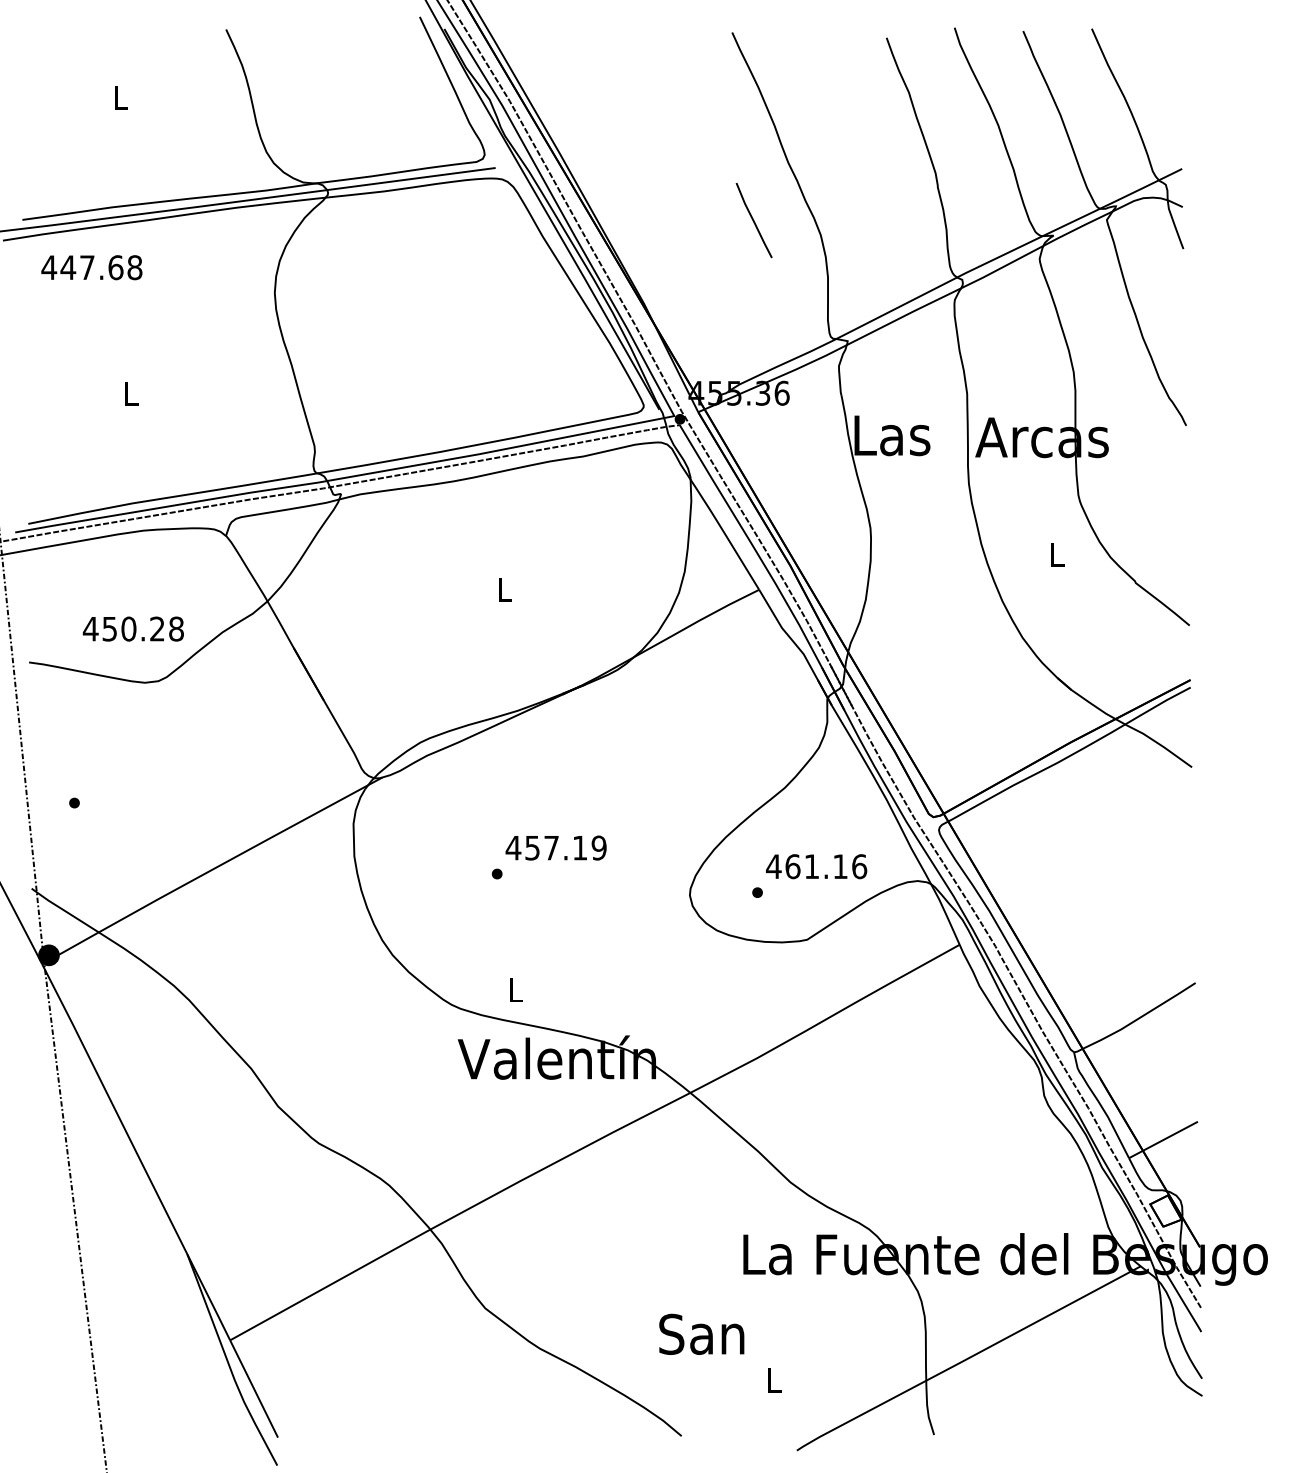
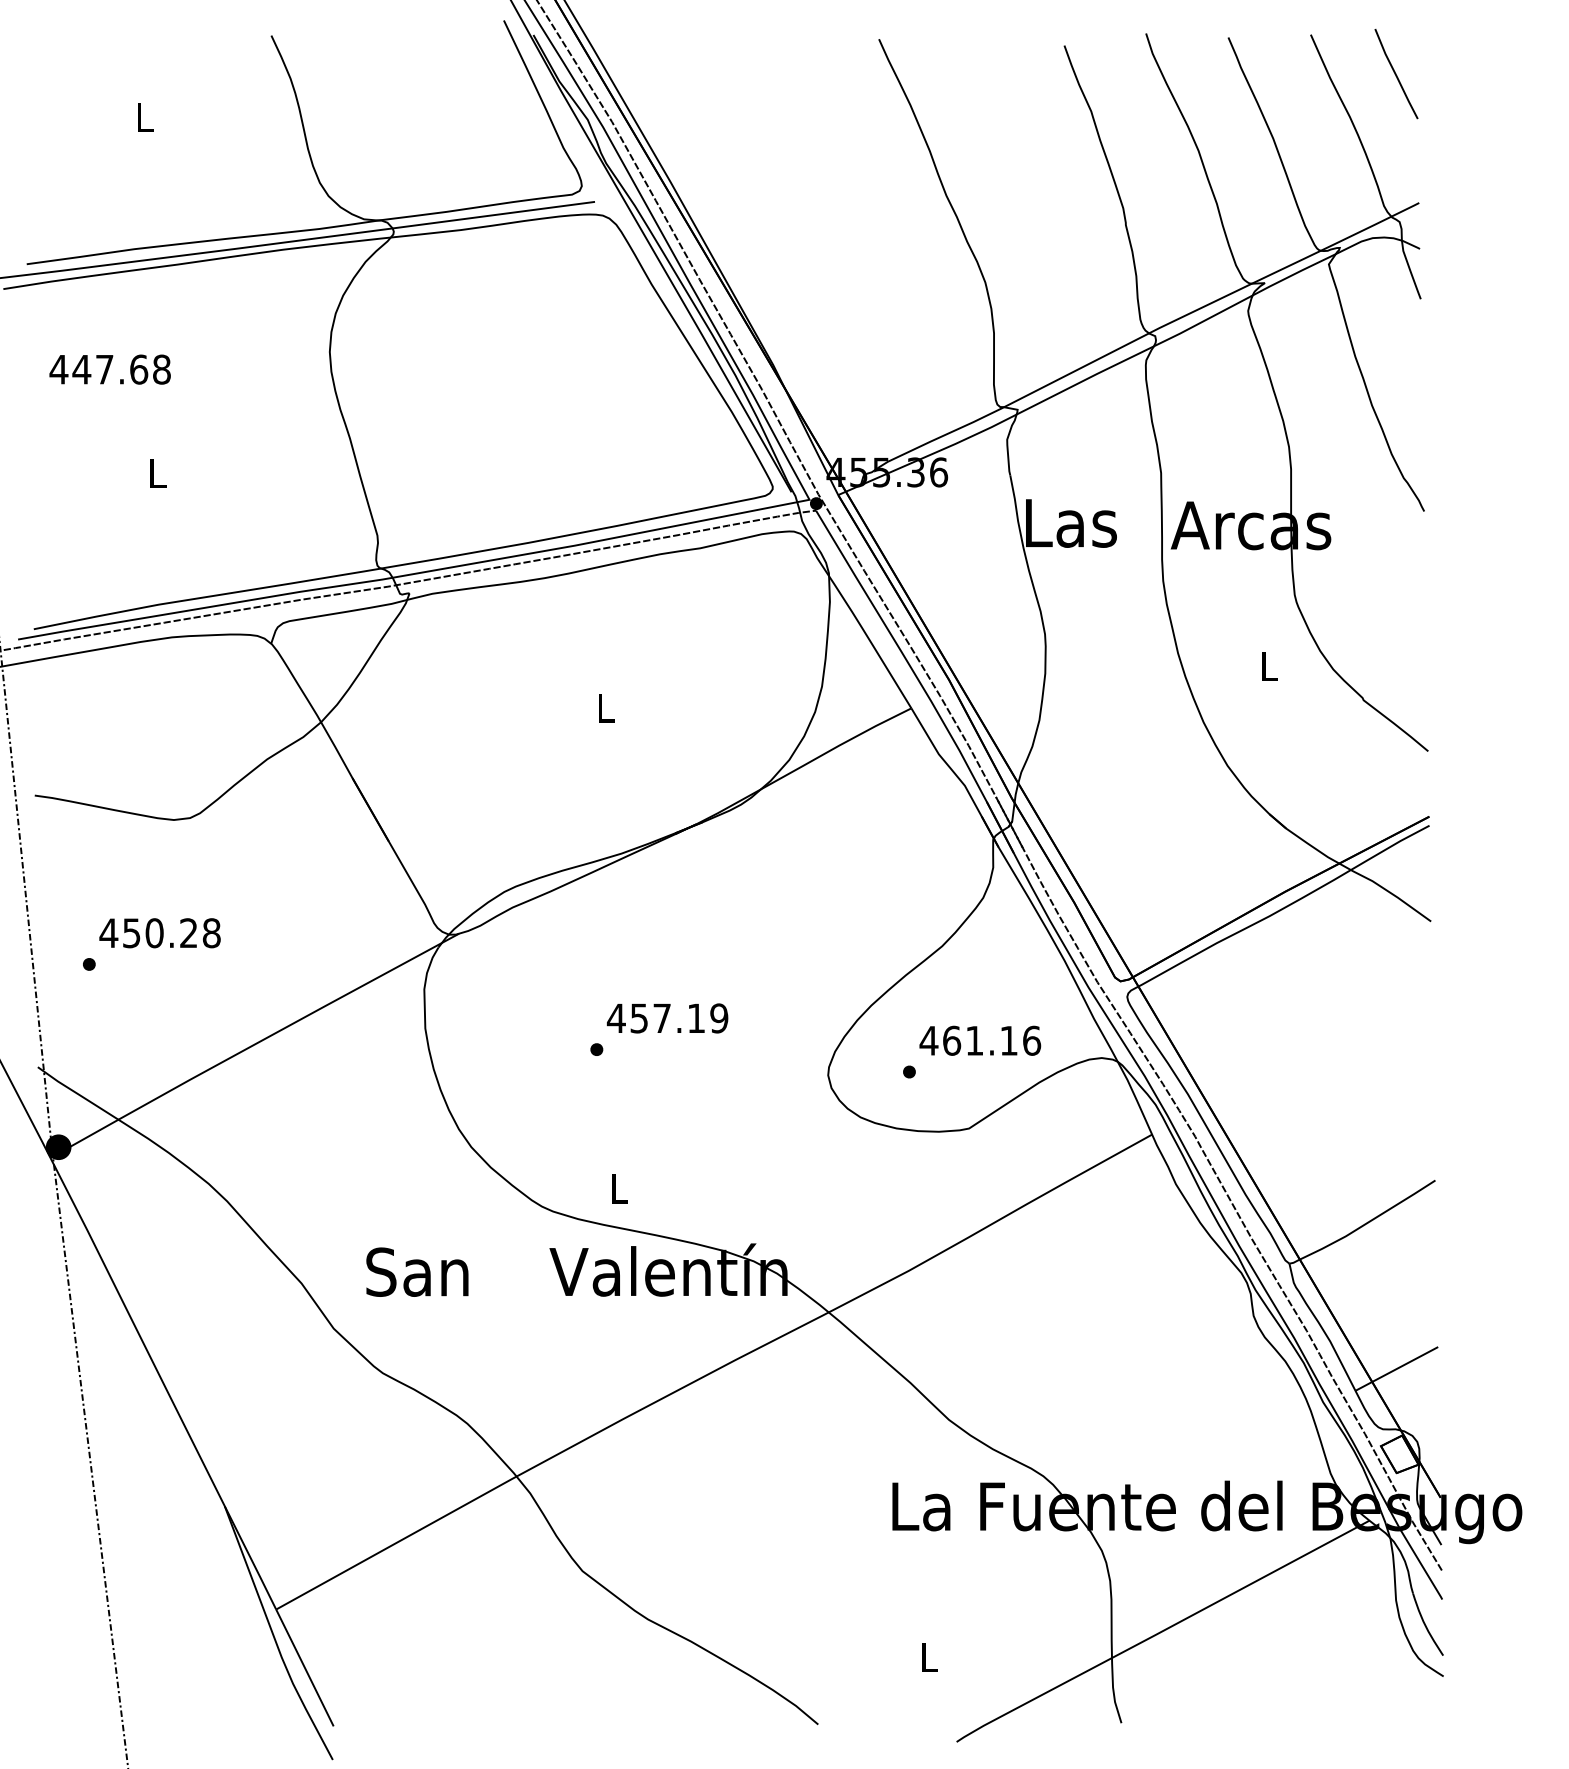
line: (753, 220) -> (1395, 74), moved
text: (91, 267) -> (109, 369), moved
text: (132, 628) -> (158, 932), moved
text: (701, 1333) -> (417, 1271), moved

